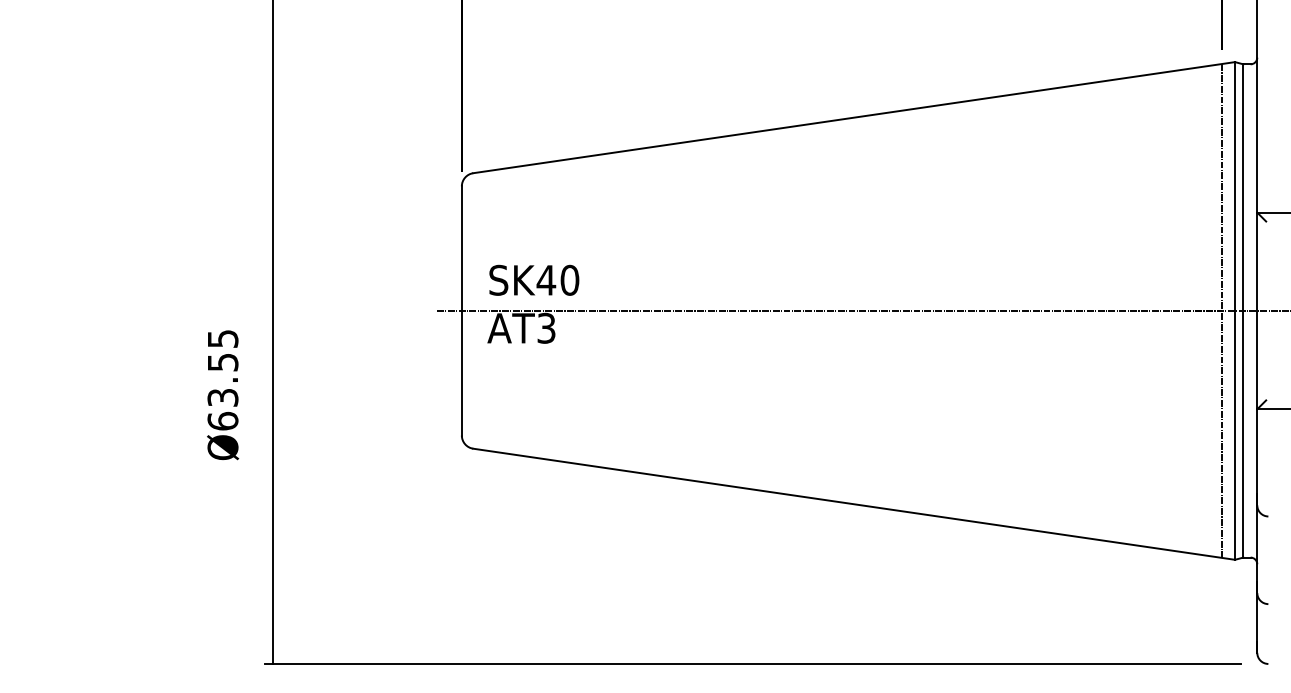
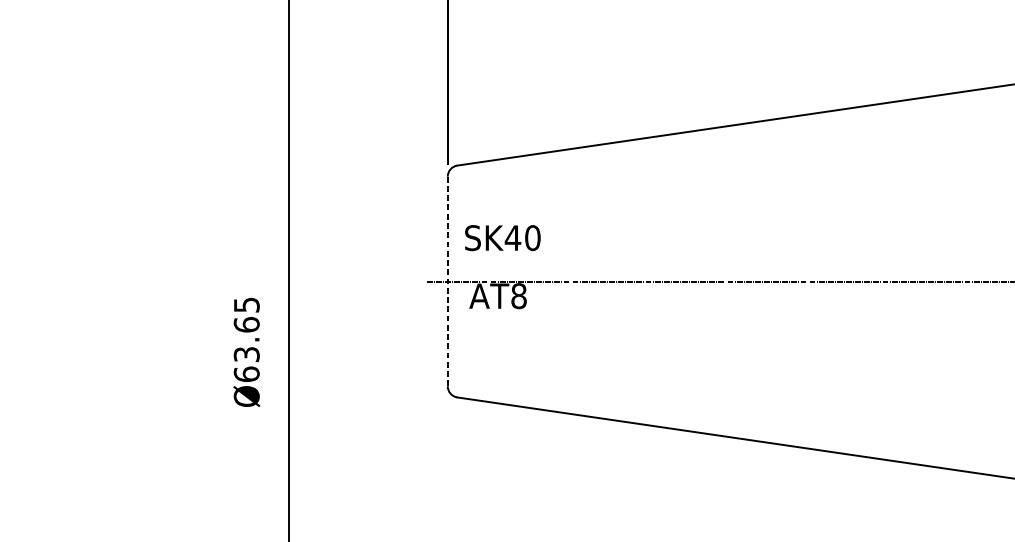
text: (534, 279) -> (503, 237), moved
line: (461, 310) -> (447, 281), solid -> dashed
text: (546, 327) -> (519, 295), AT3 -> AT8
text: (222, 362) -> (246, 324), Ø63.55 -> Ø63.65

